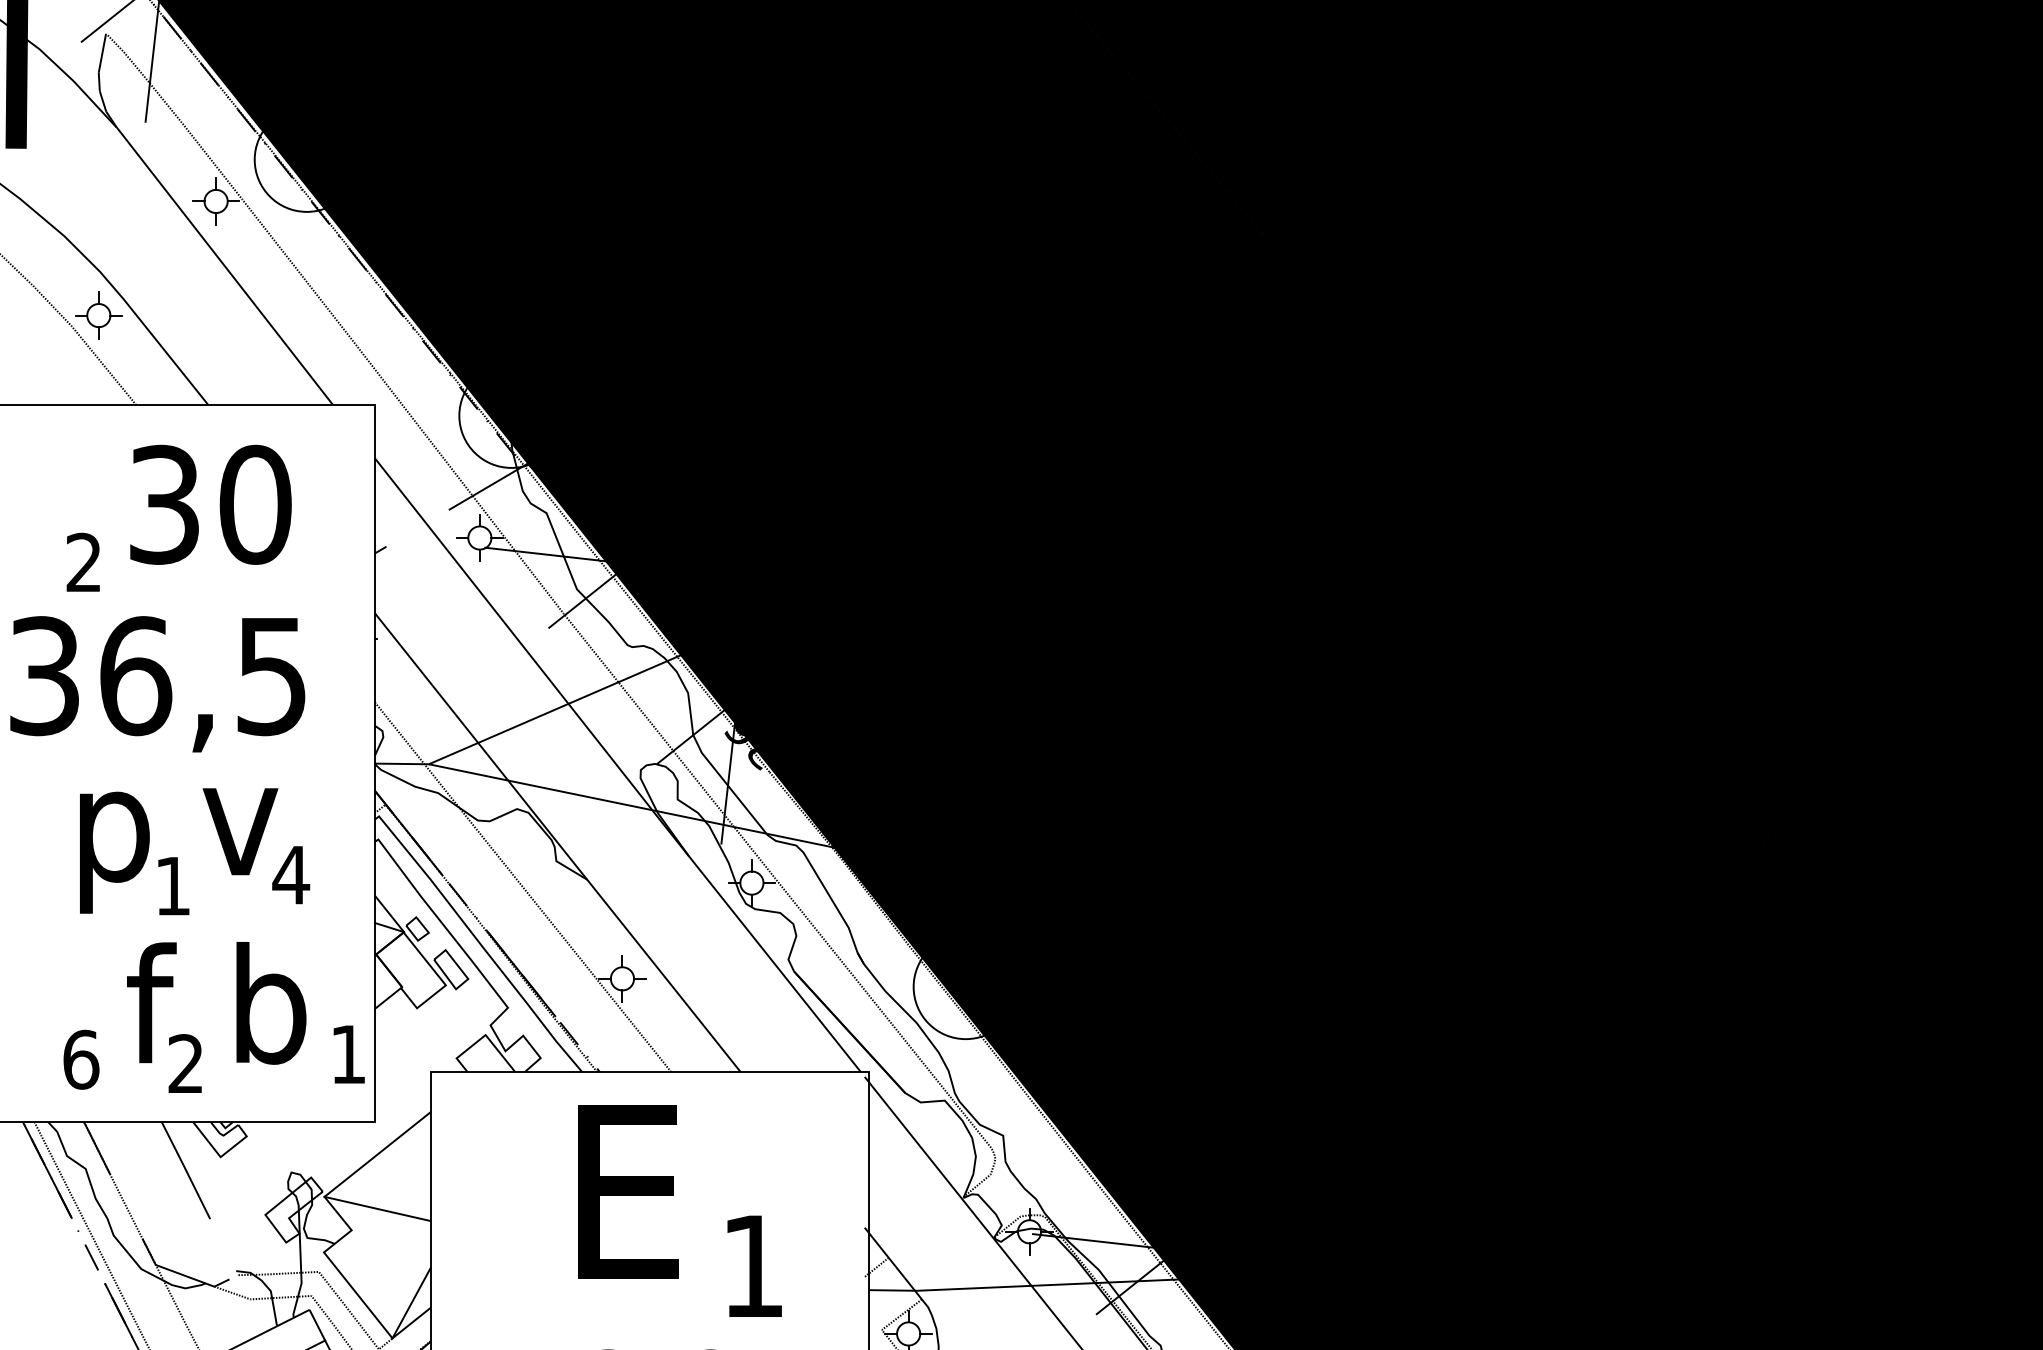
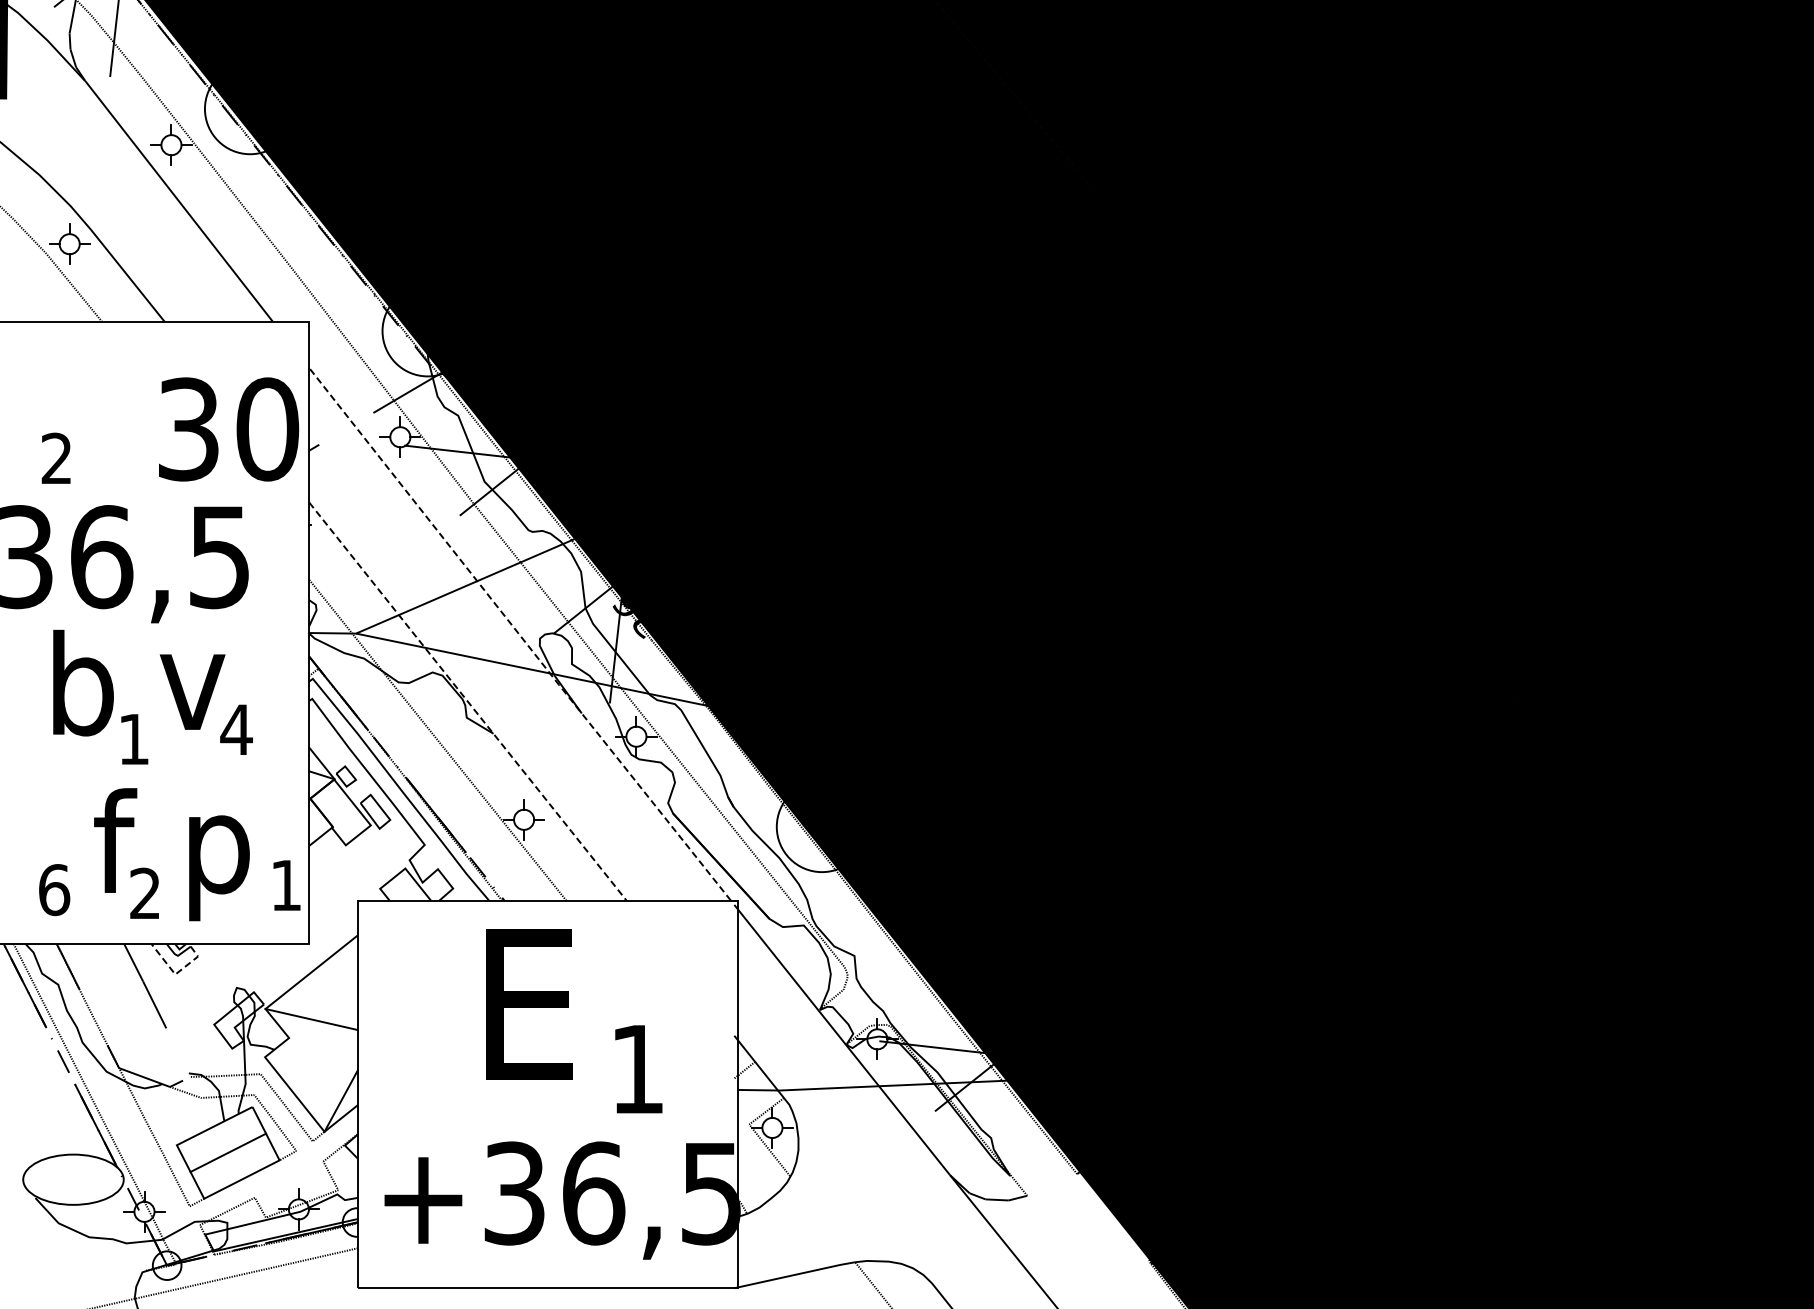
text: (211, 504) -> (229, 429), moved
line: (618, 766) -> (520, 635), solid -> dashed
text: (85, 836) -> (58, 696), p -> b
line: (559, 844) -> (469, 703), solid -> dashed
text: (242, 1018) -> (194, 854), b -> p
line: (221, 1155) -> (176, 973), solid -> dashed

